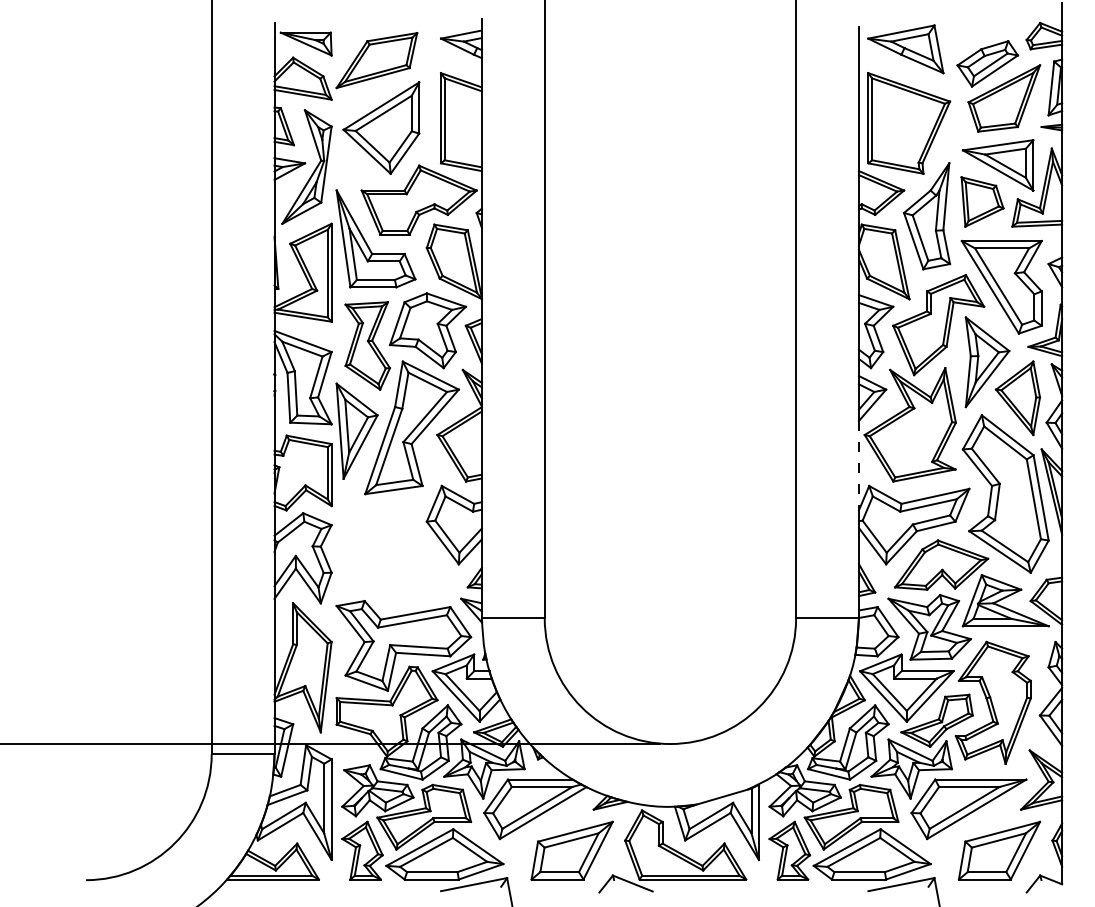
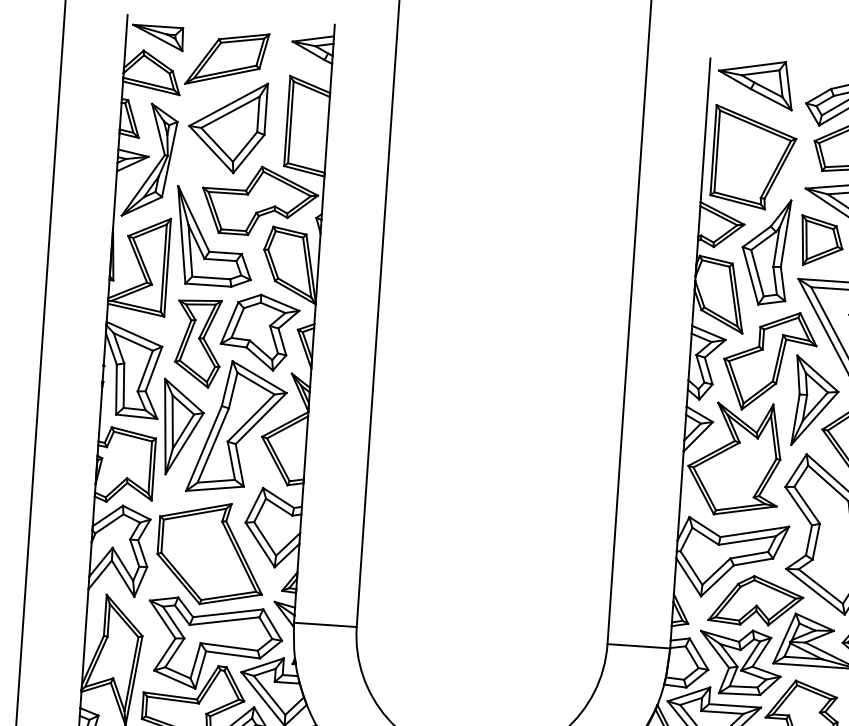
line: (858, 465) -> (680, 495), dashed -> solid
part: (394, 555) -> (211, 554), added

